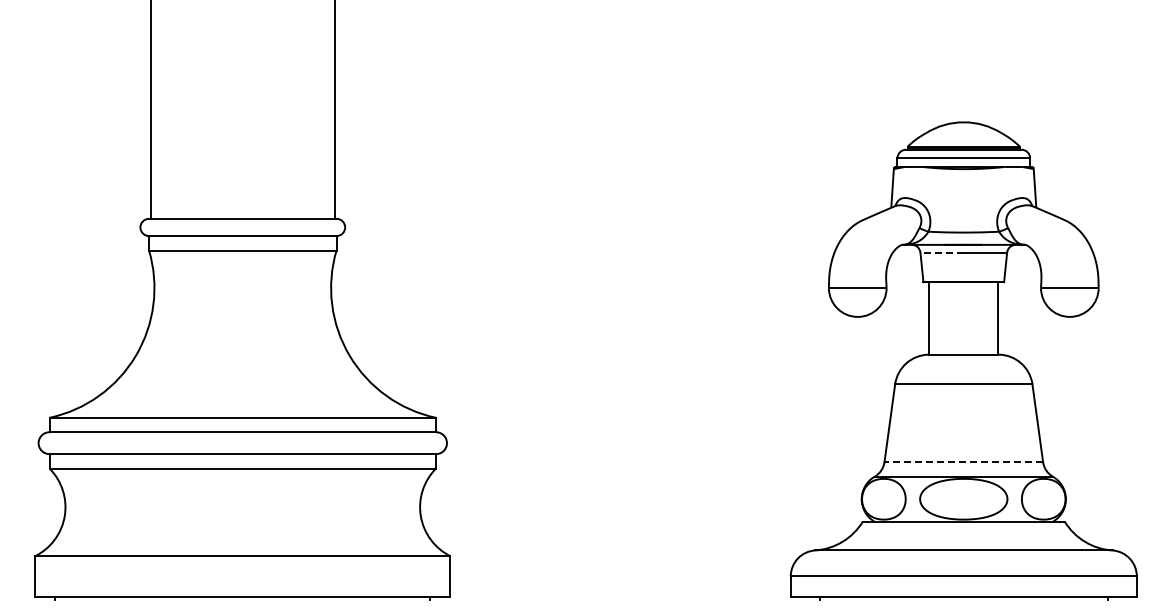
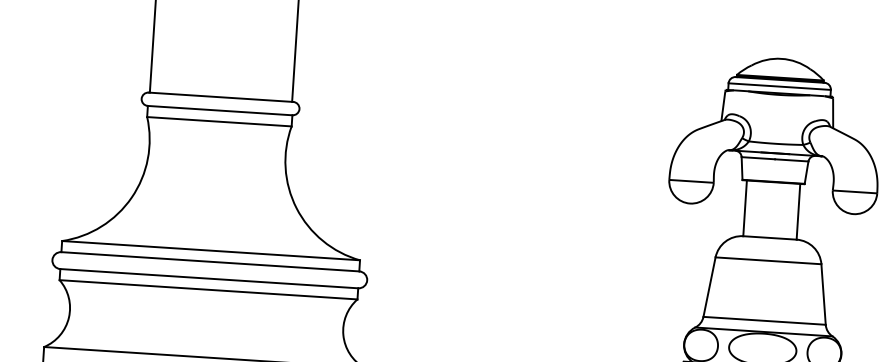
line: (942, 252) -> (758, 158), dashed -> solid
line: (963, 462) -> (764, 321), dashed -> solid

